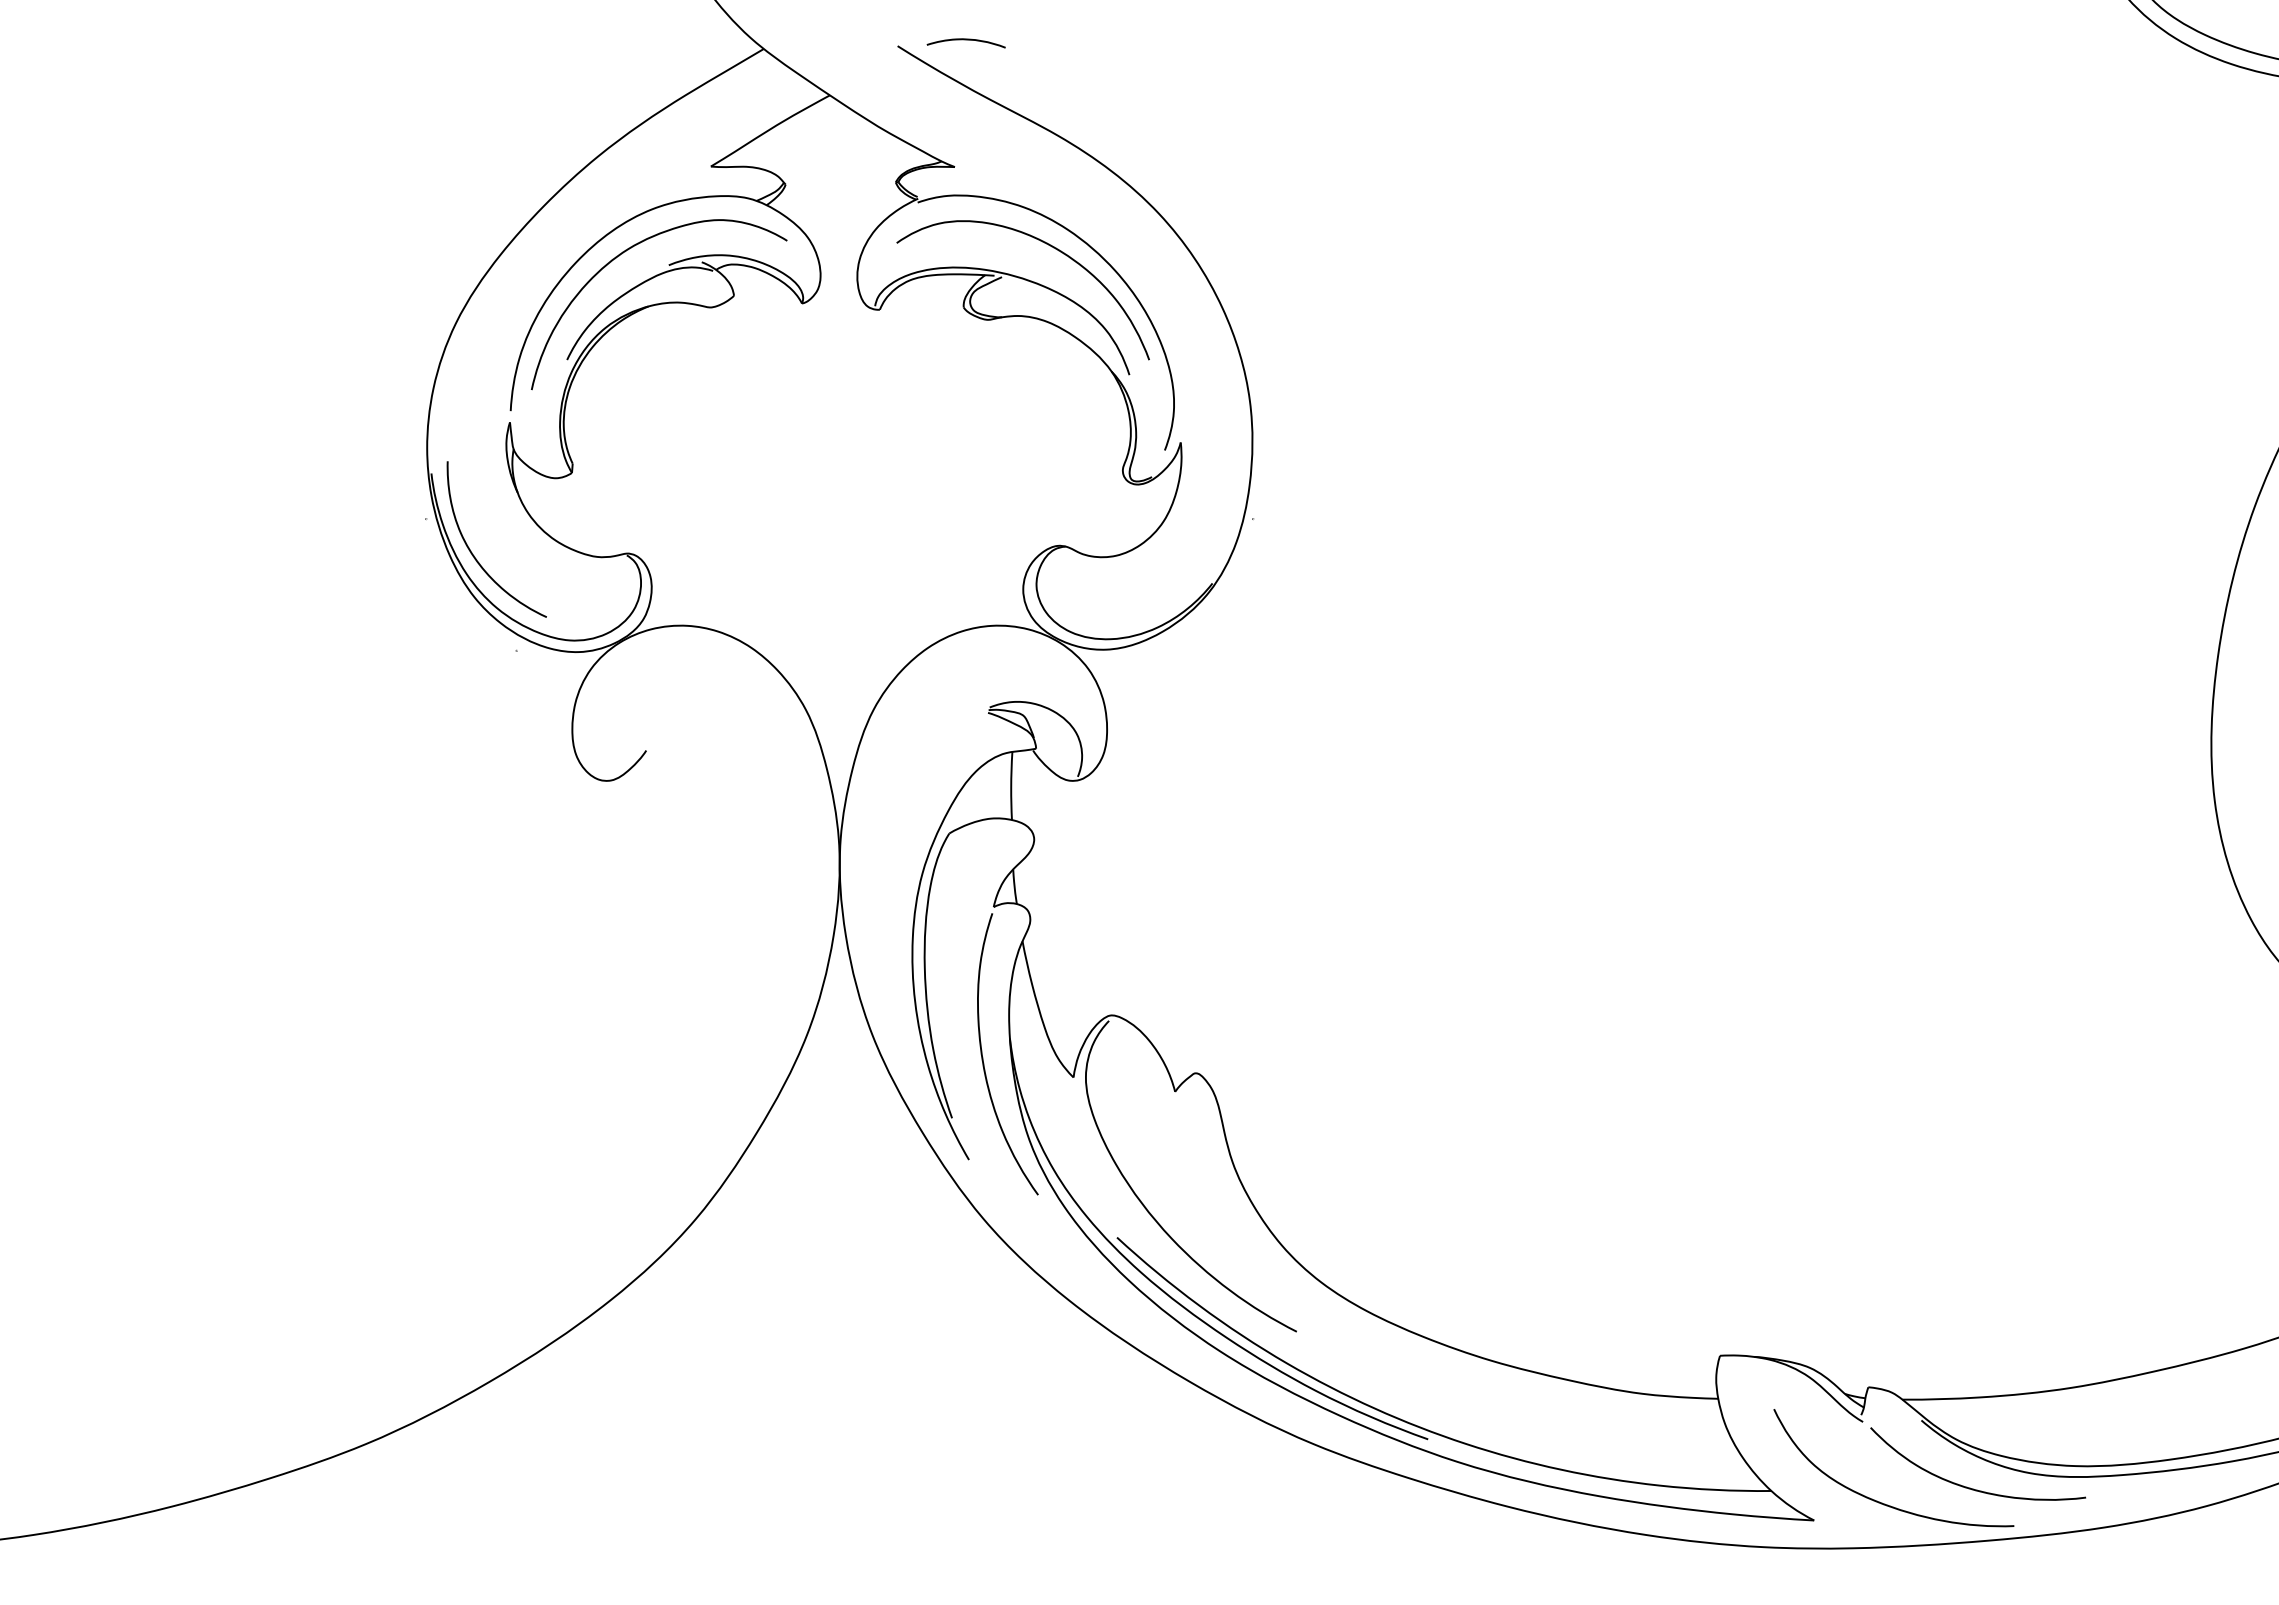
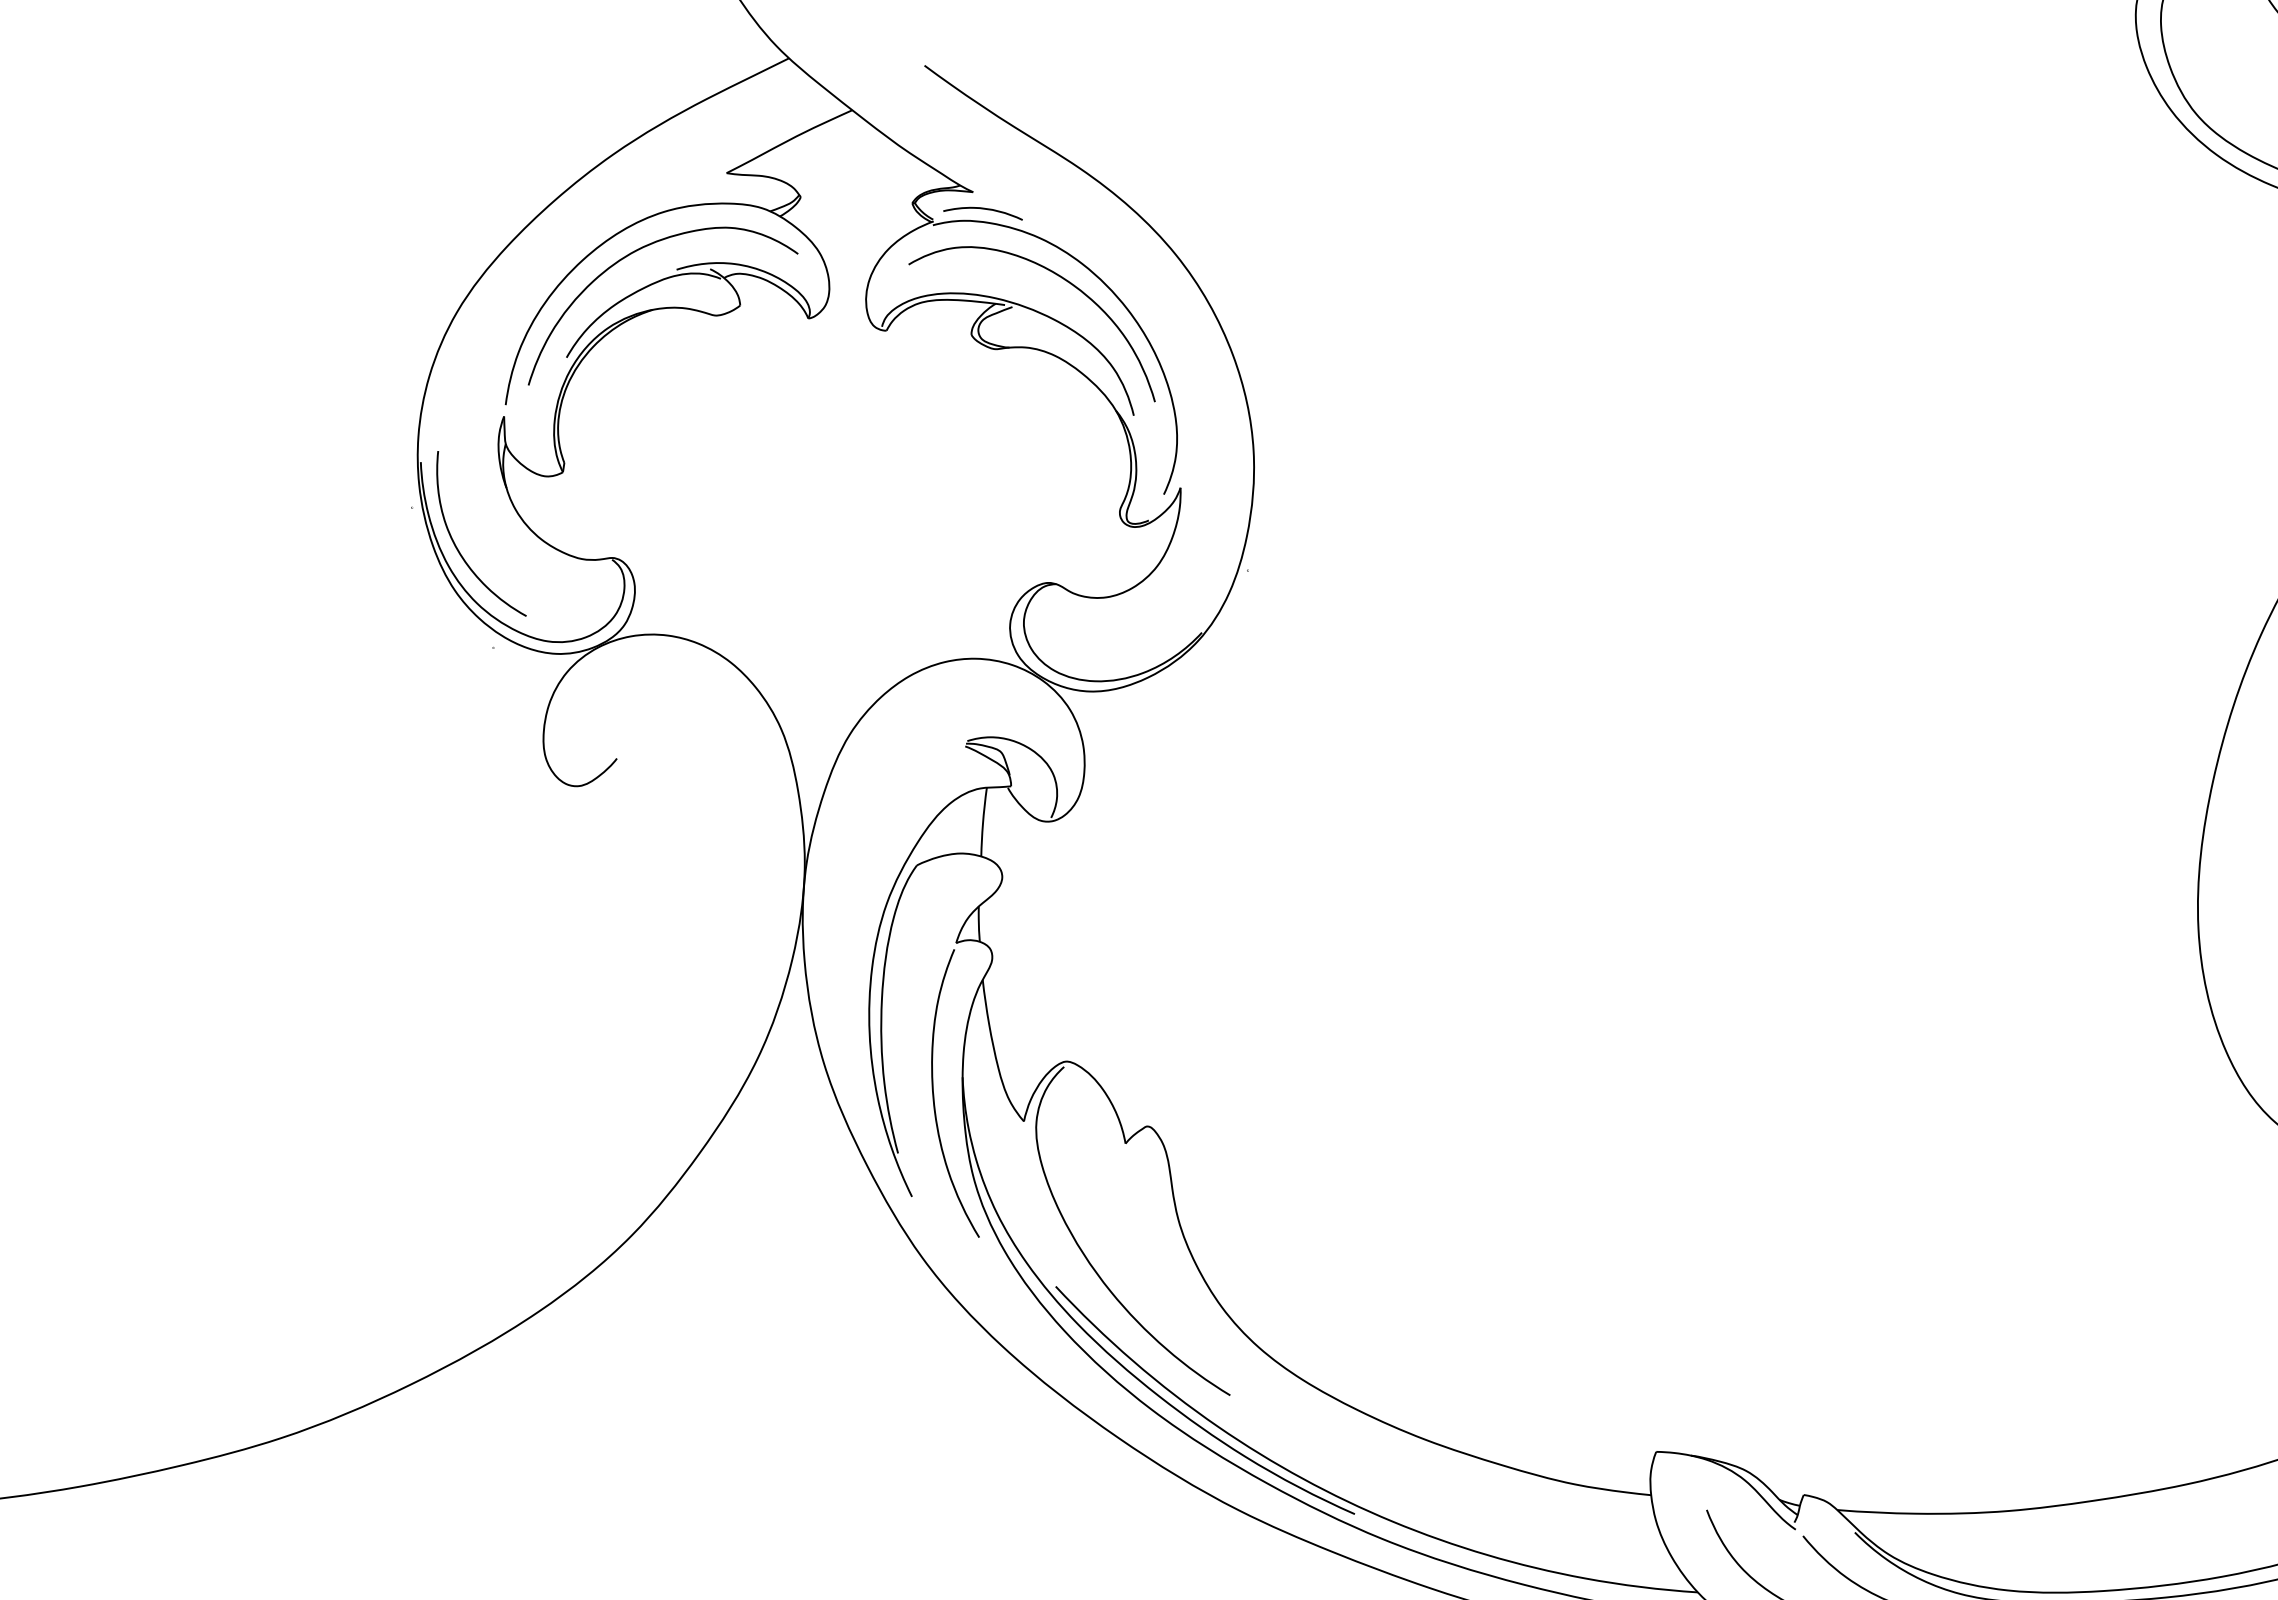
curve: (965, 40) -> (982, 209), moved

